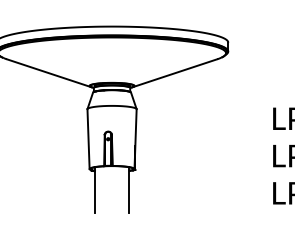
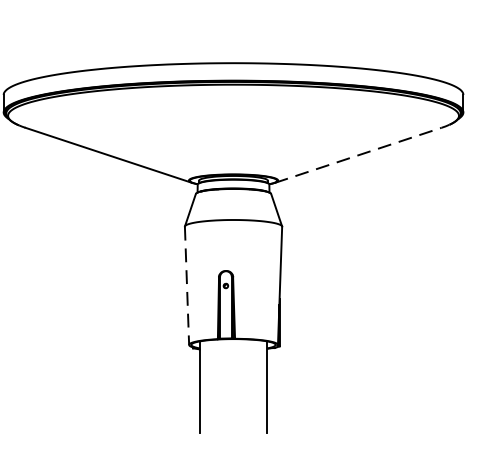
line: (175, 73) -> (358, 155), solid -> dashed
line: (88, 139) -> (186, 286), solid -> dashed

